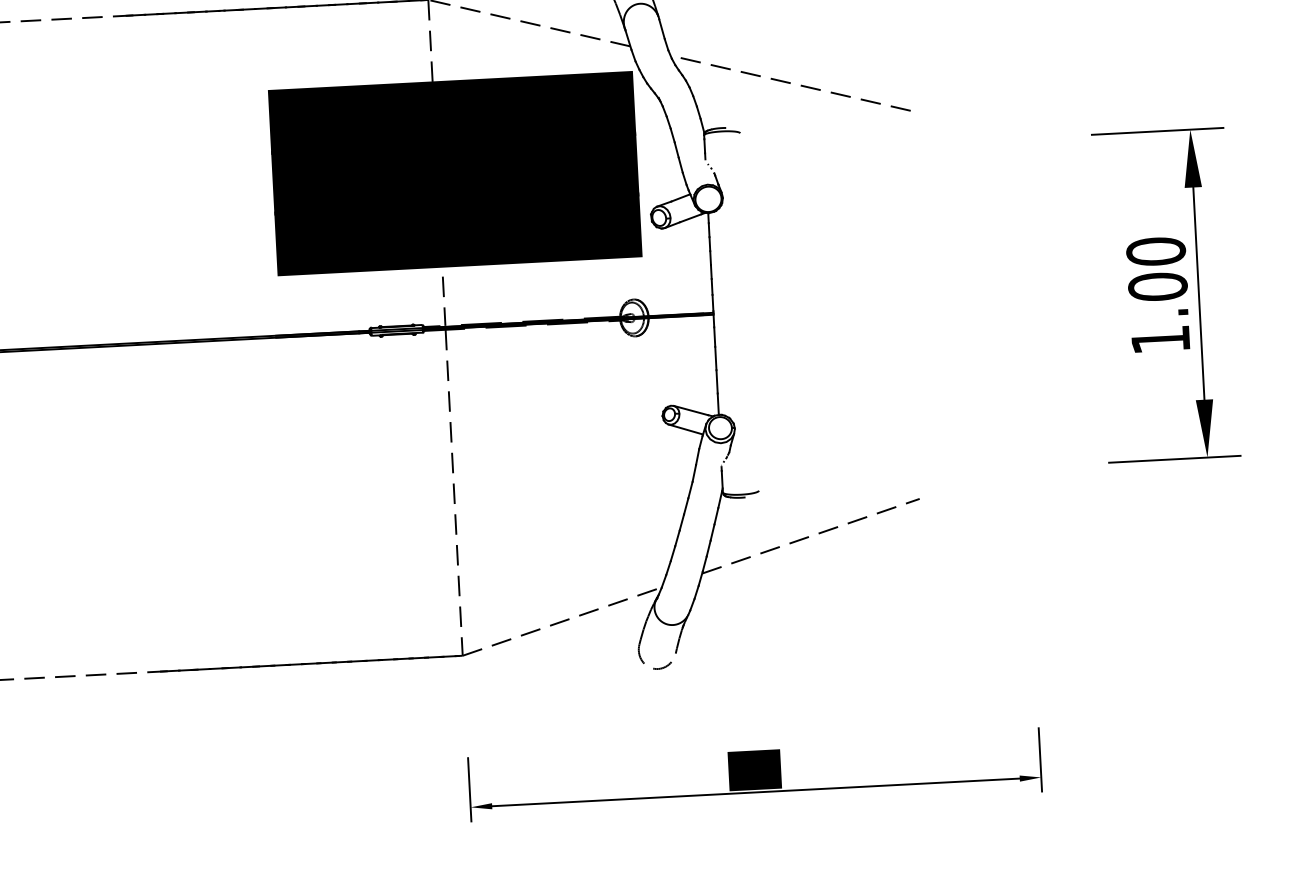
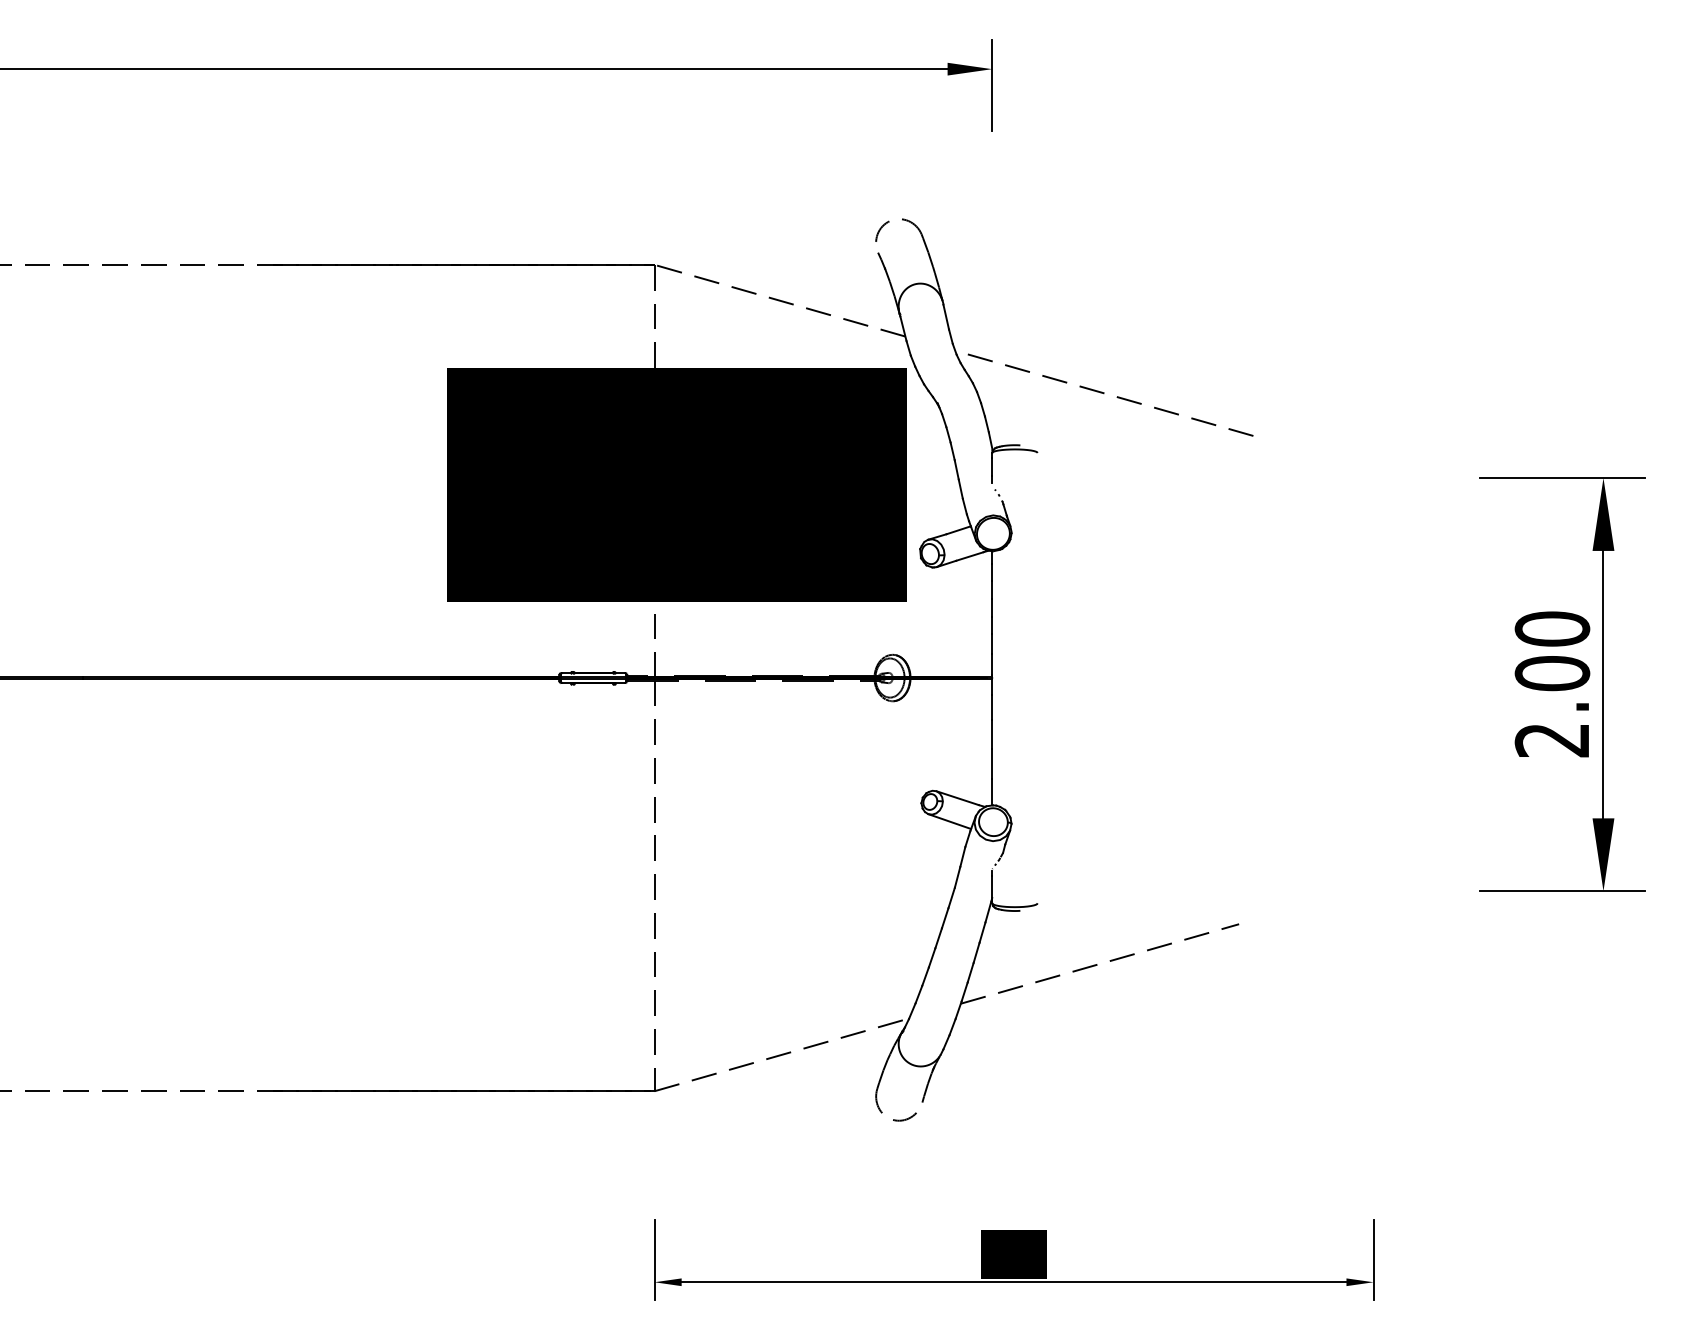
text: (1159, 340) -> (1551, 740), 1.00 -> 2.00

